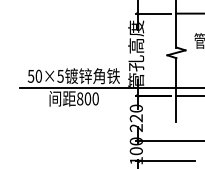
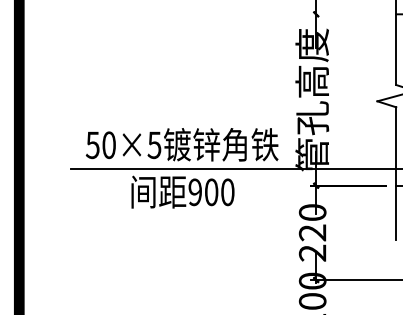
line: (153, 13) -> (348, 14), removed
text: (80, 98) -> (196, 191), 800 -> 900

